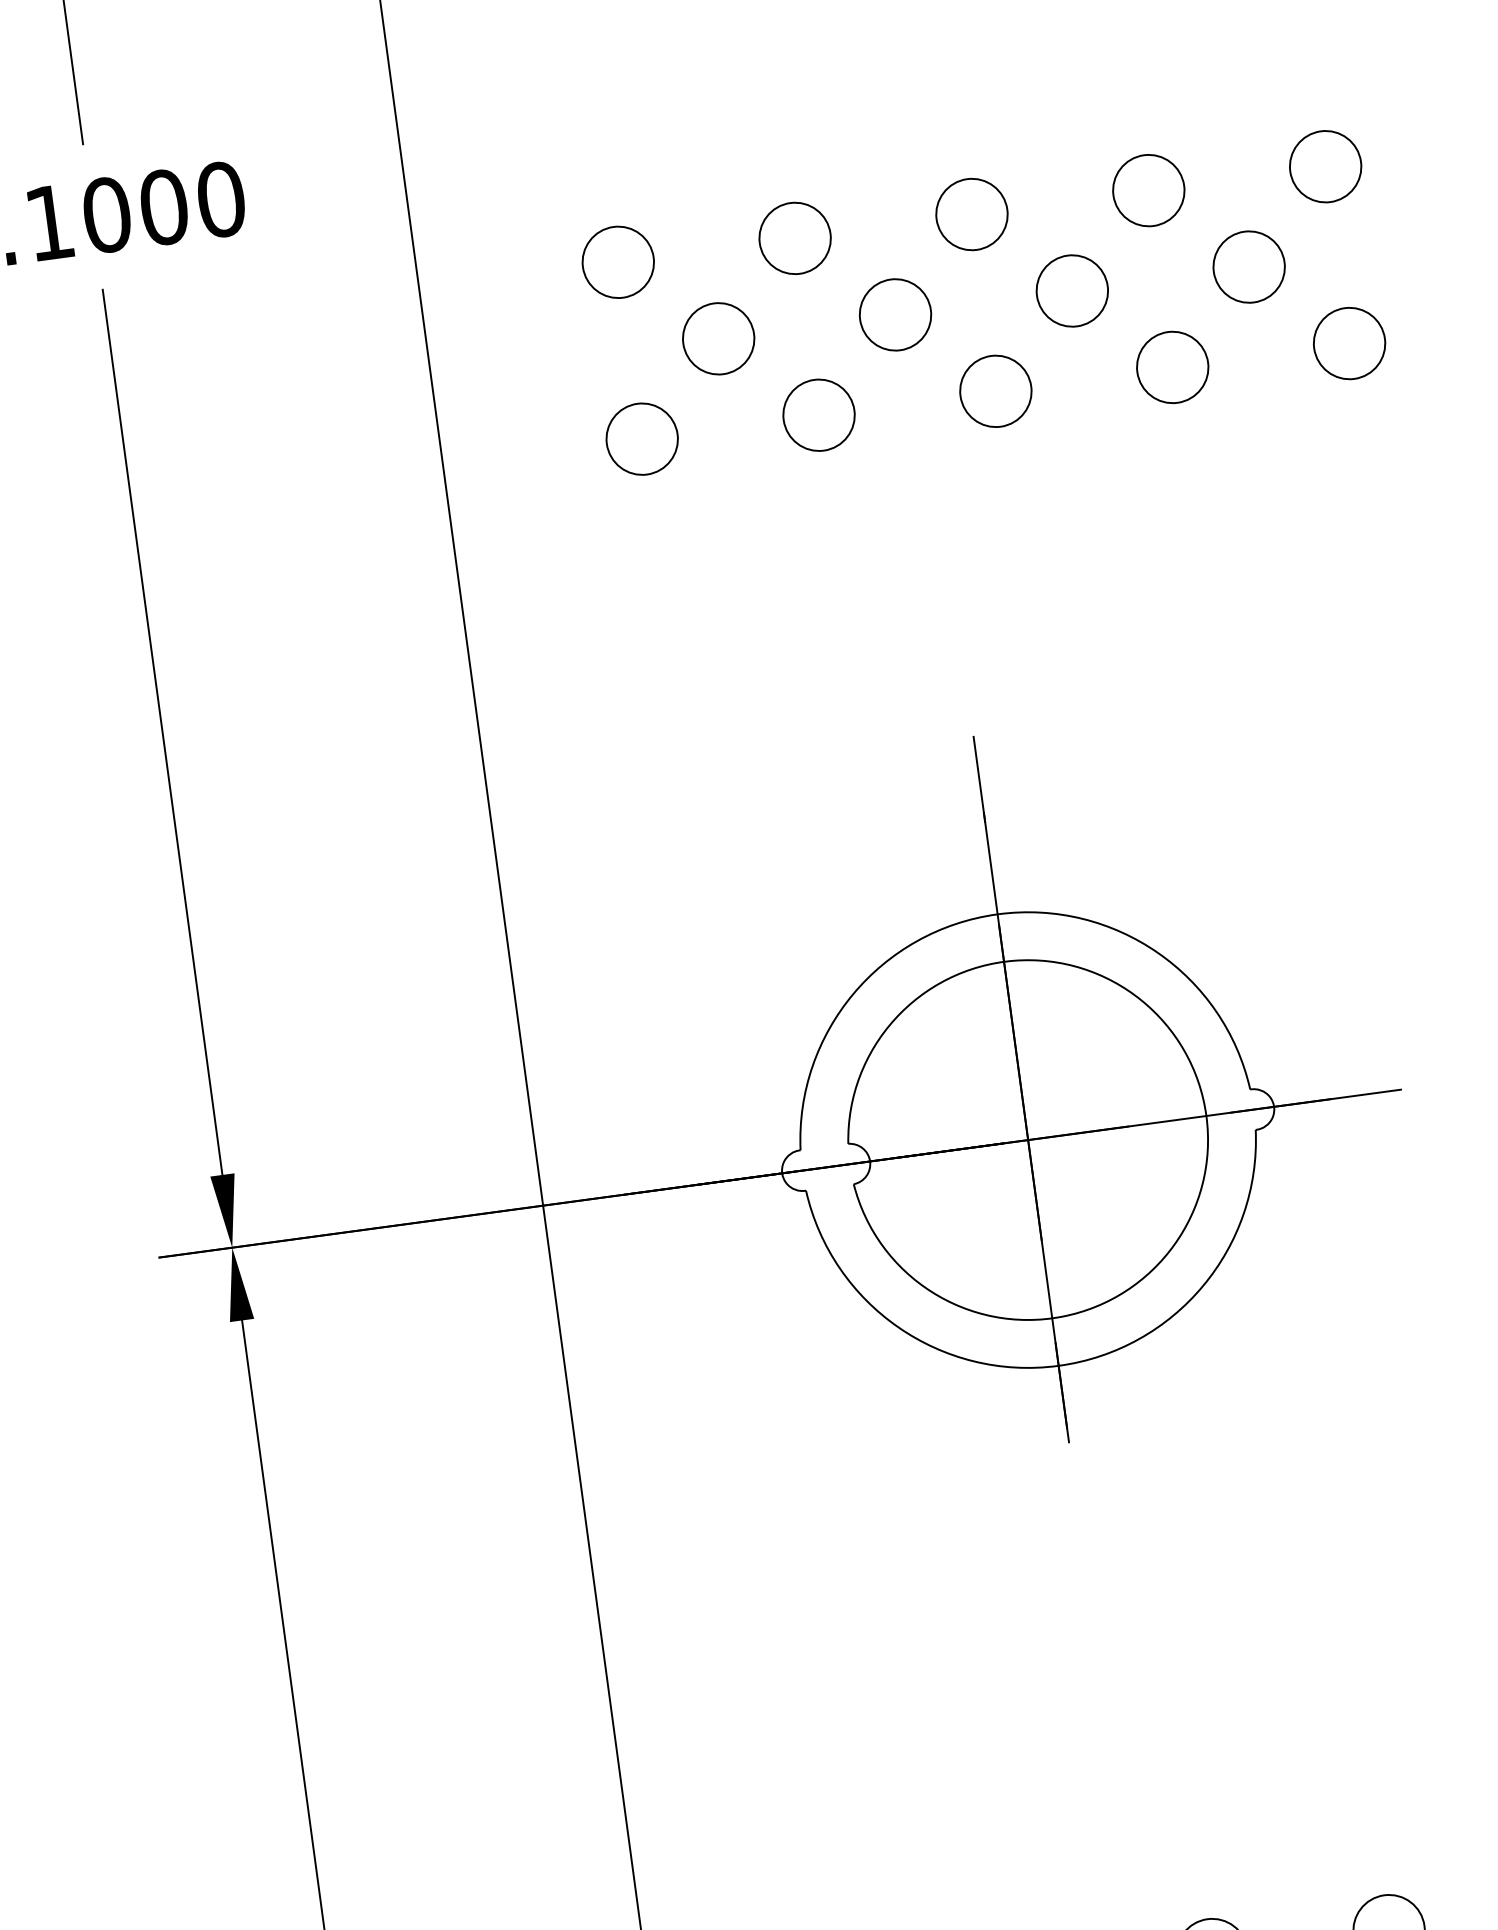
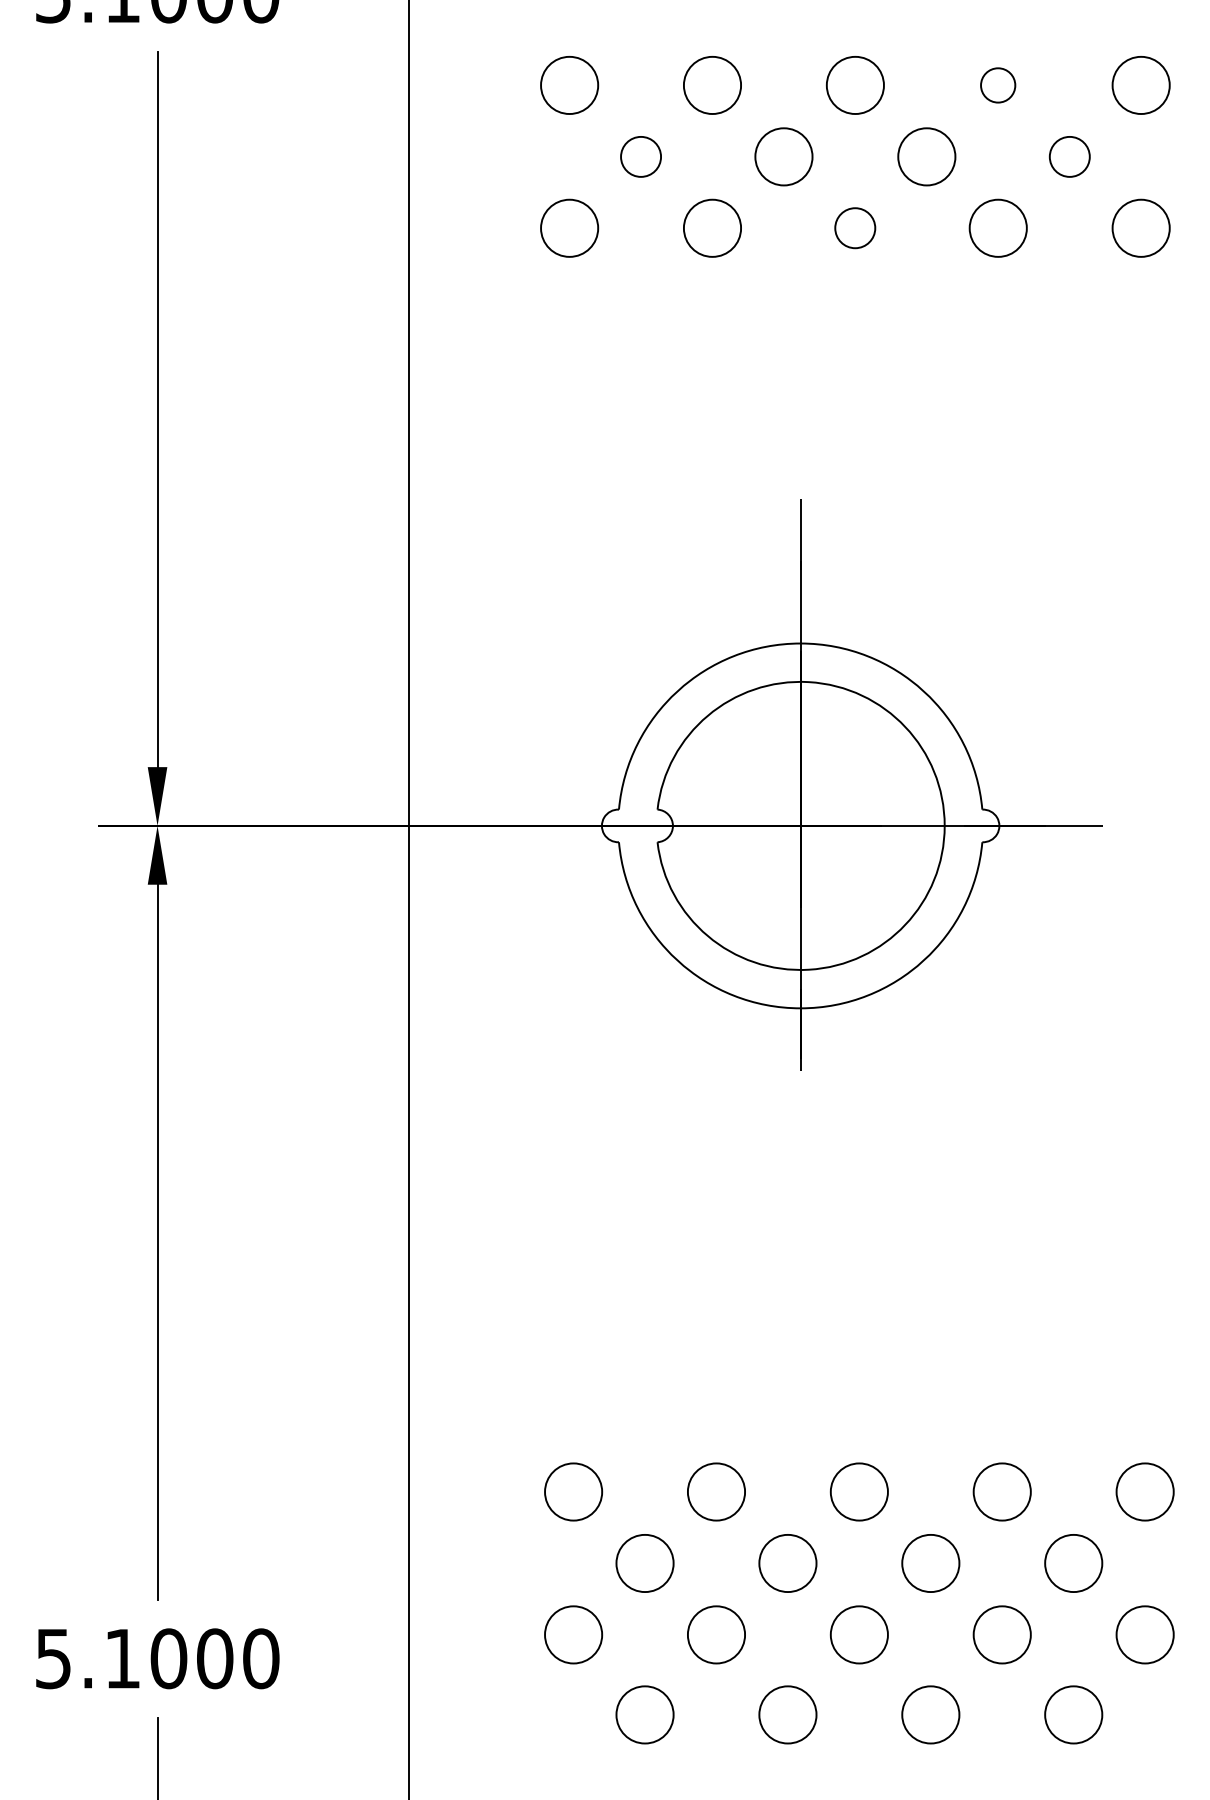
circle: (1147, 190) -> (997, 85), size x0.6
circle: (1248, 266) -> (1069, 156), size x0.7
circle: (717, 338) -> (640, 156), size x0.7
circle: (994, 390) -> (854, 227), size x0.7

